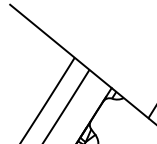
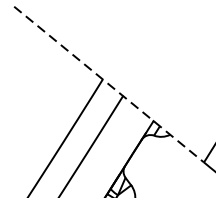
line: (79, 61) -> (109, 84), solid -> dashed

